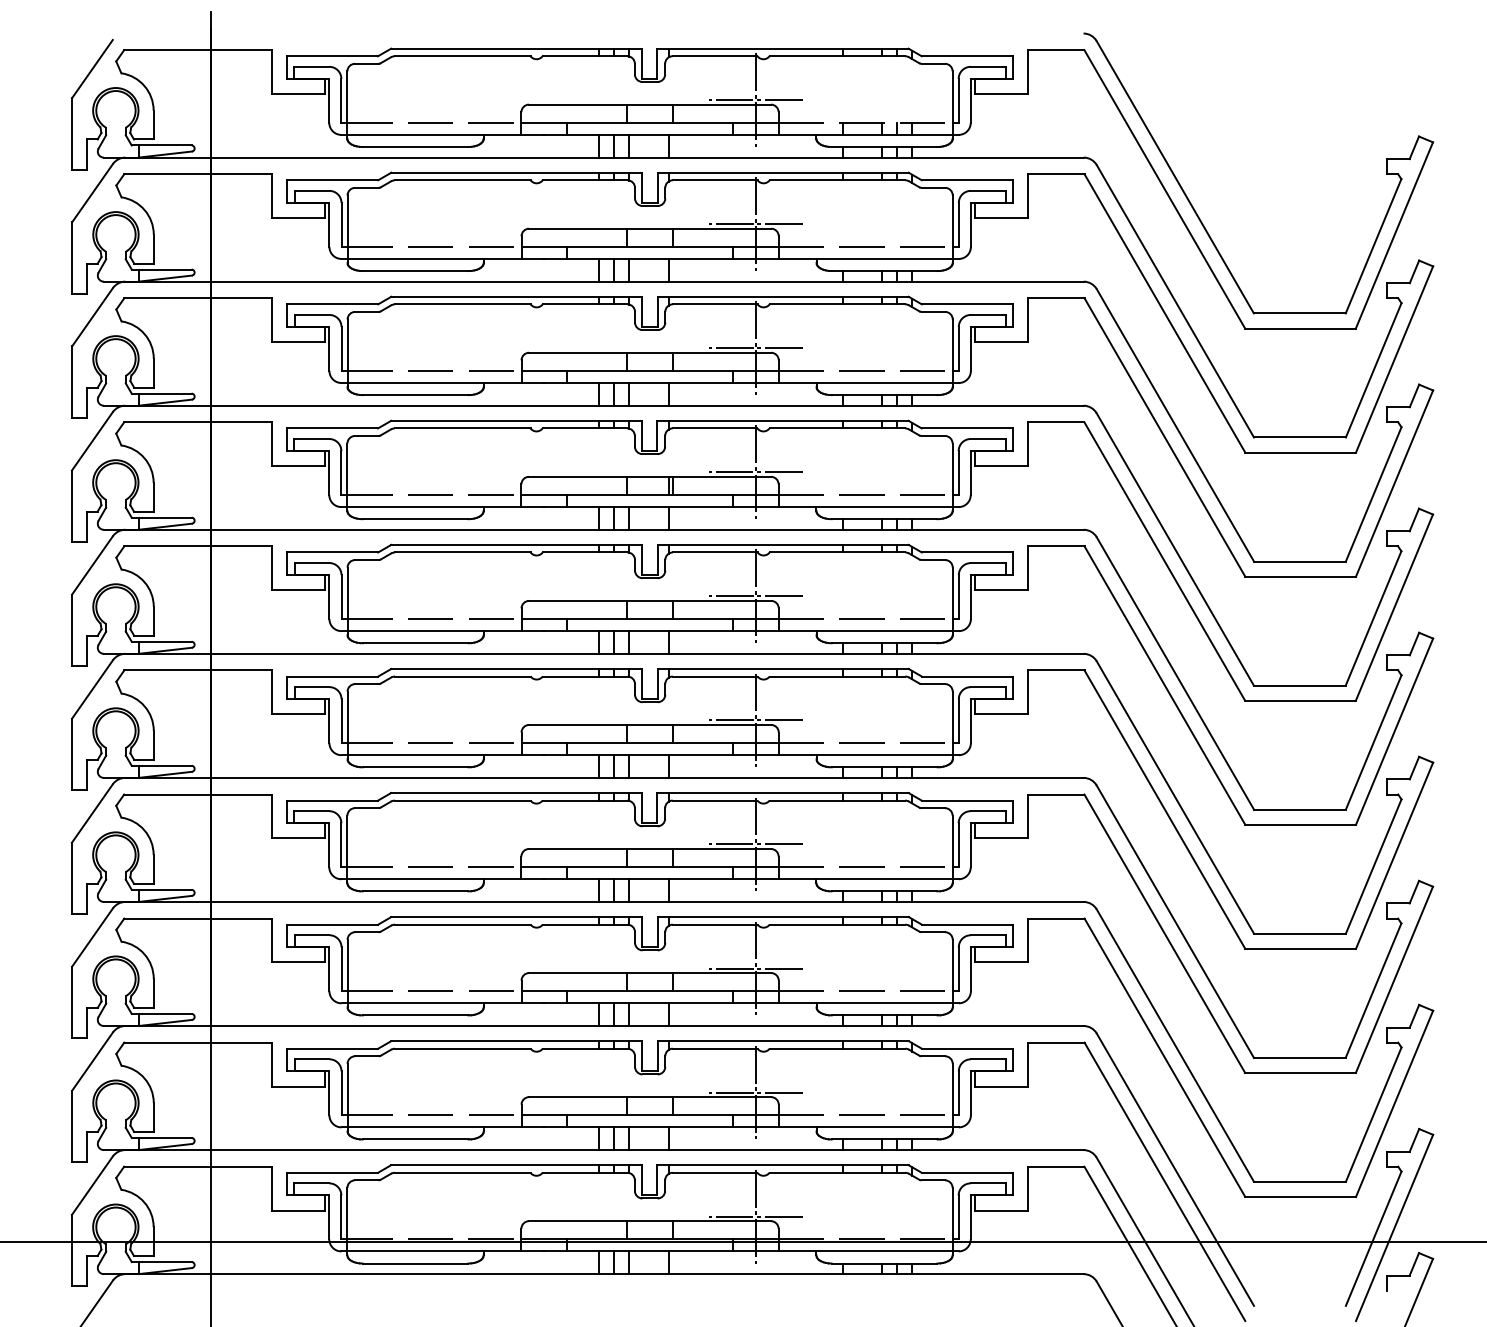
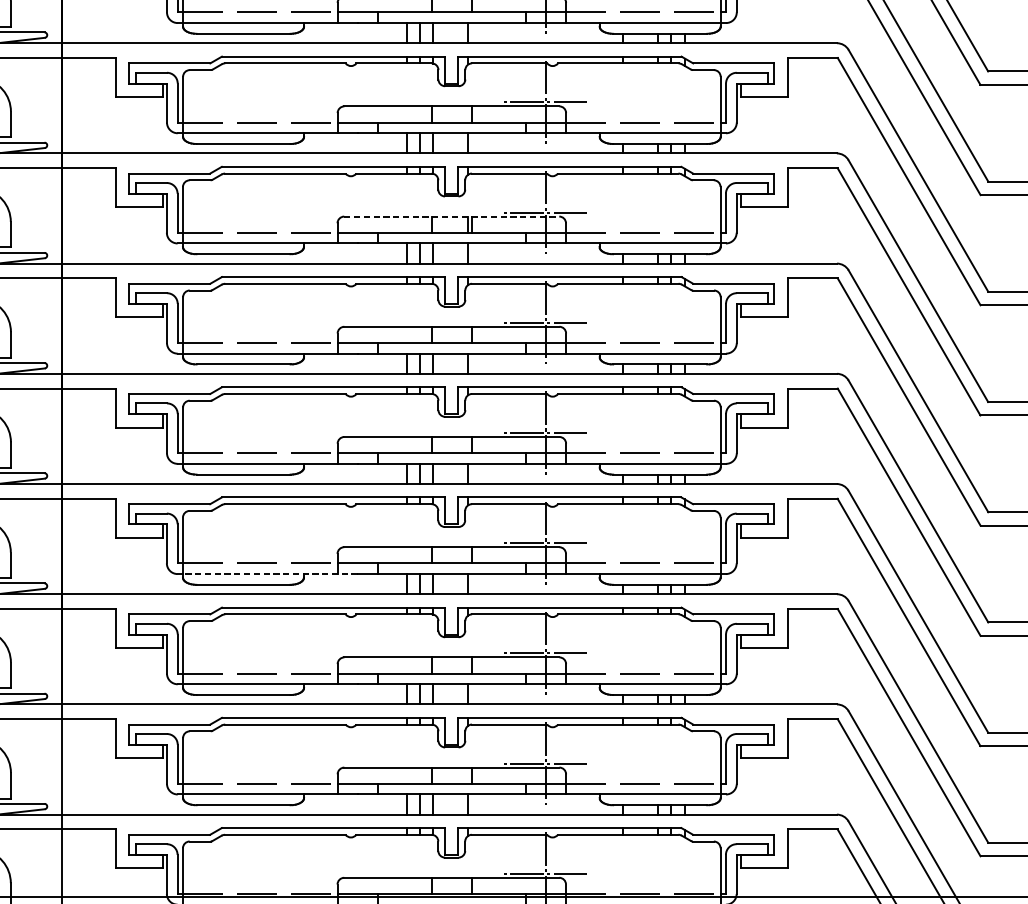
line: (650, 476) -> (452, 216), solid -> dashed
line: (445, 879) -> (270, 574), solid -> dashed

